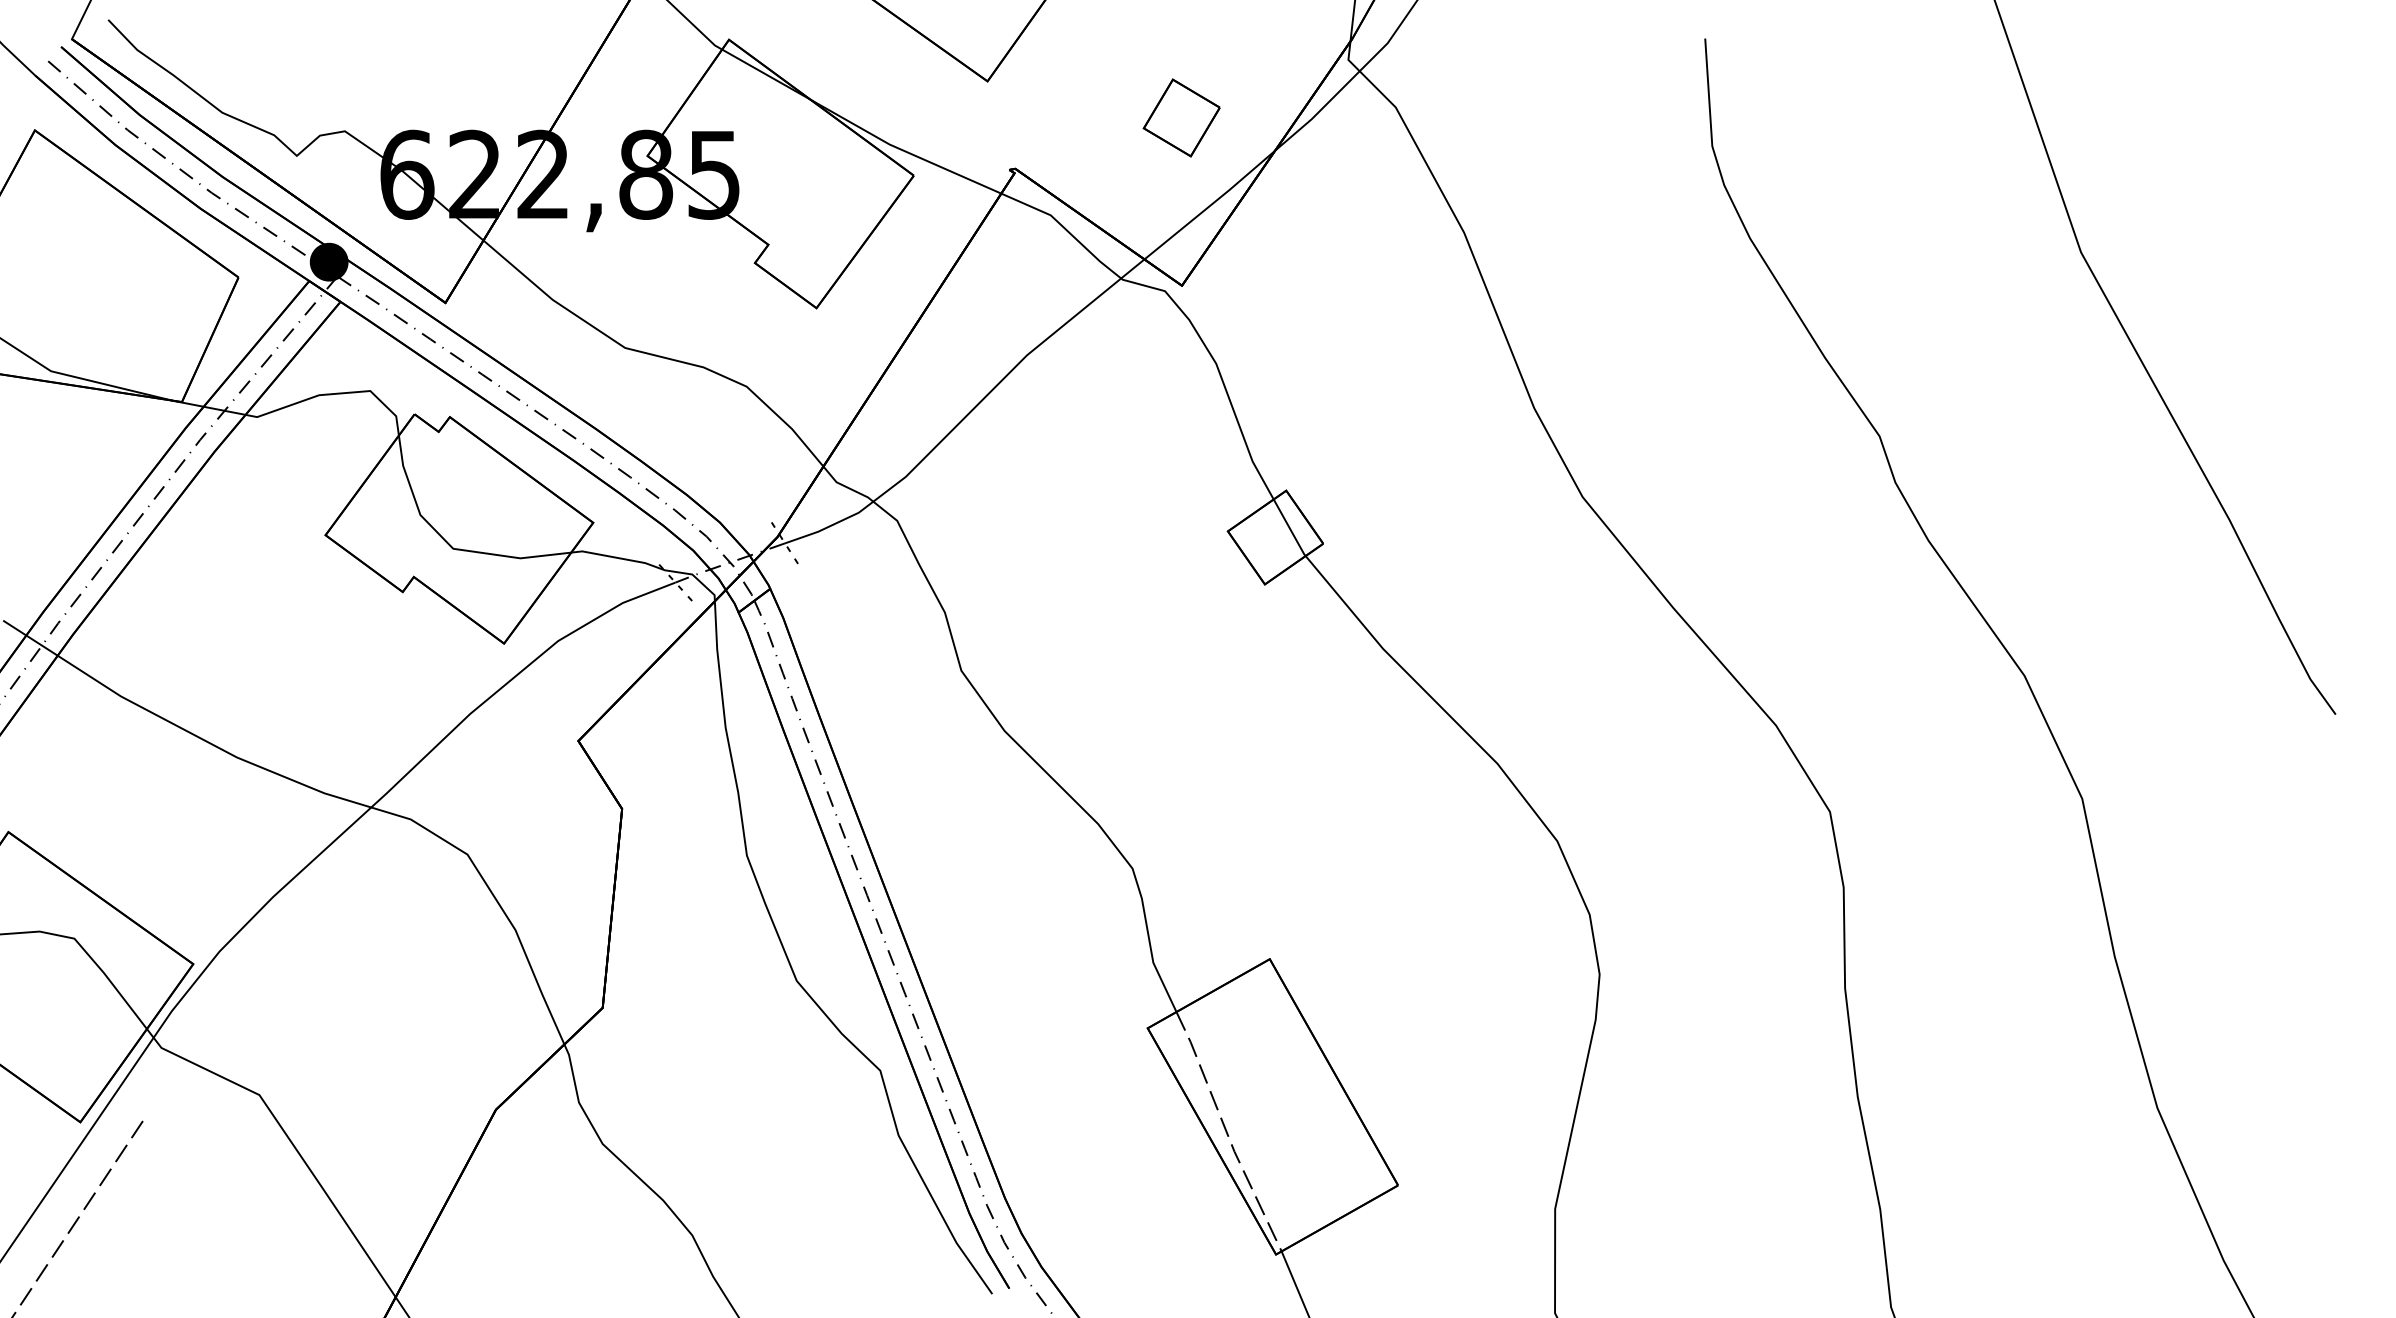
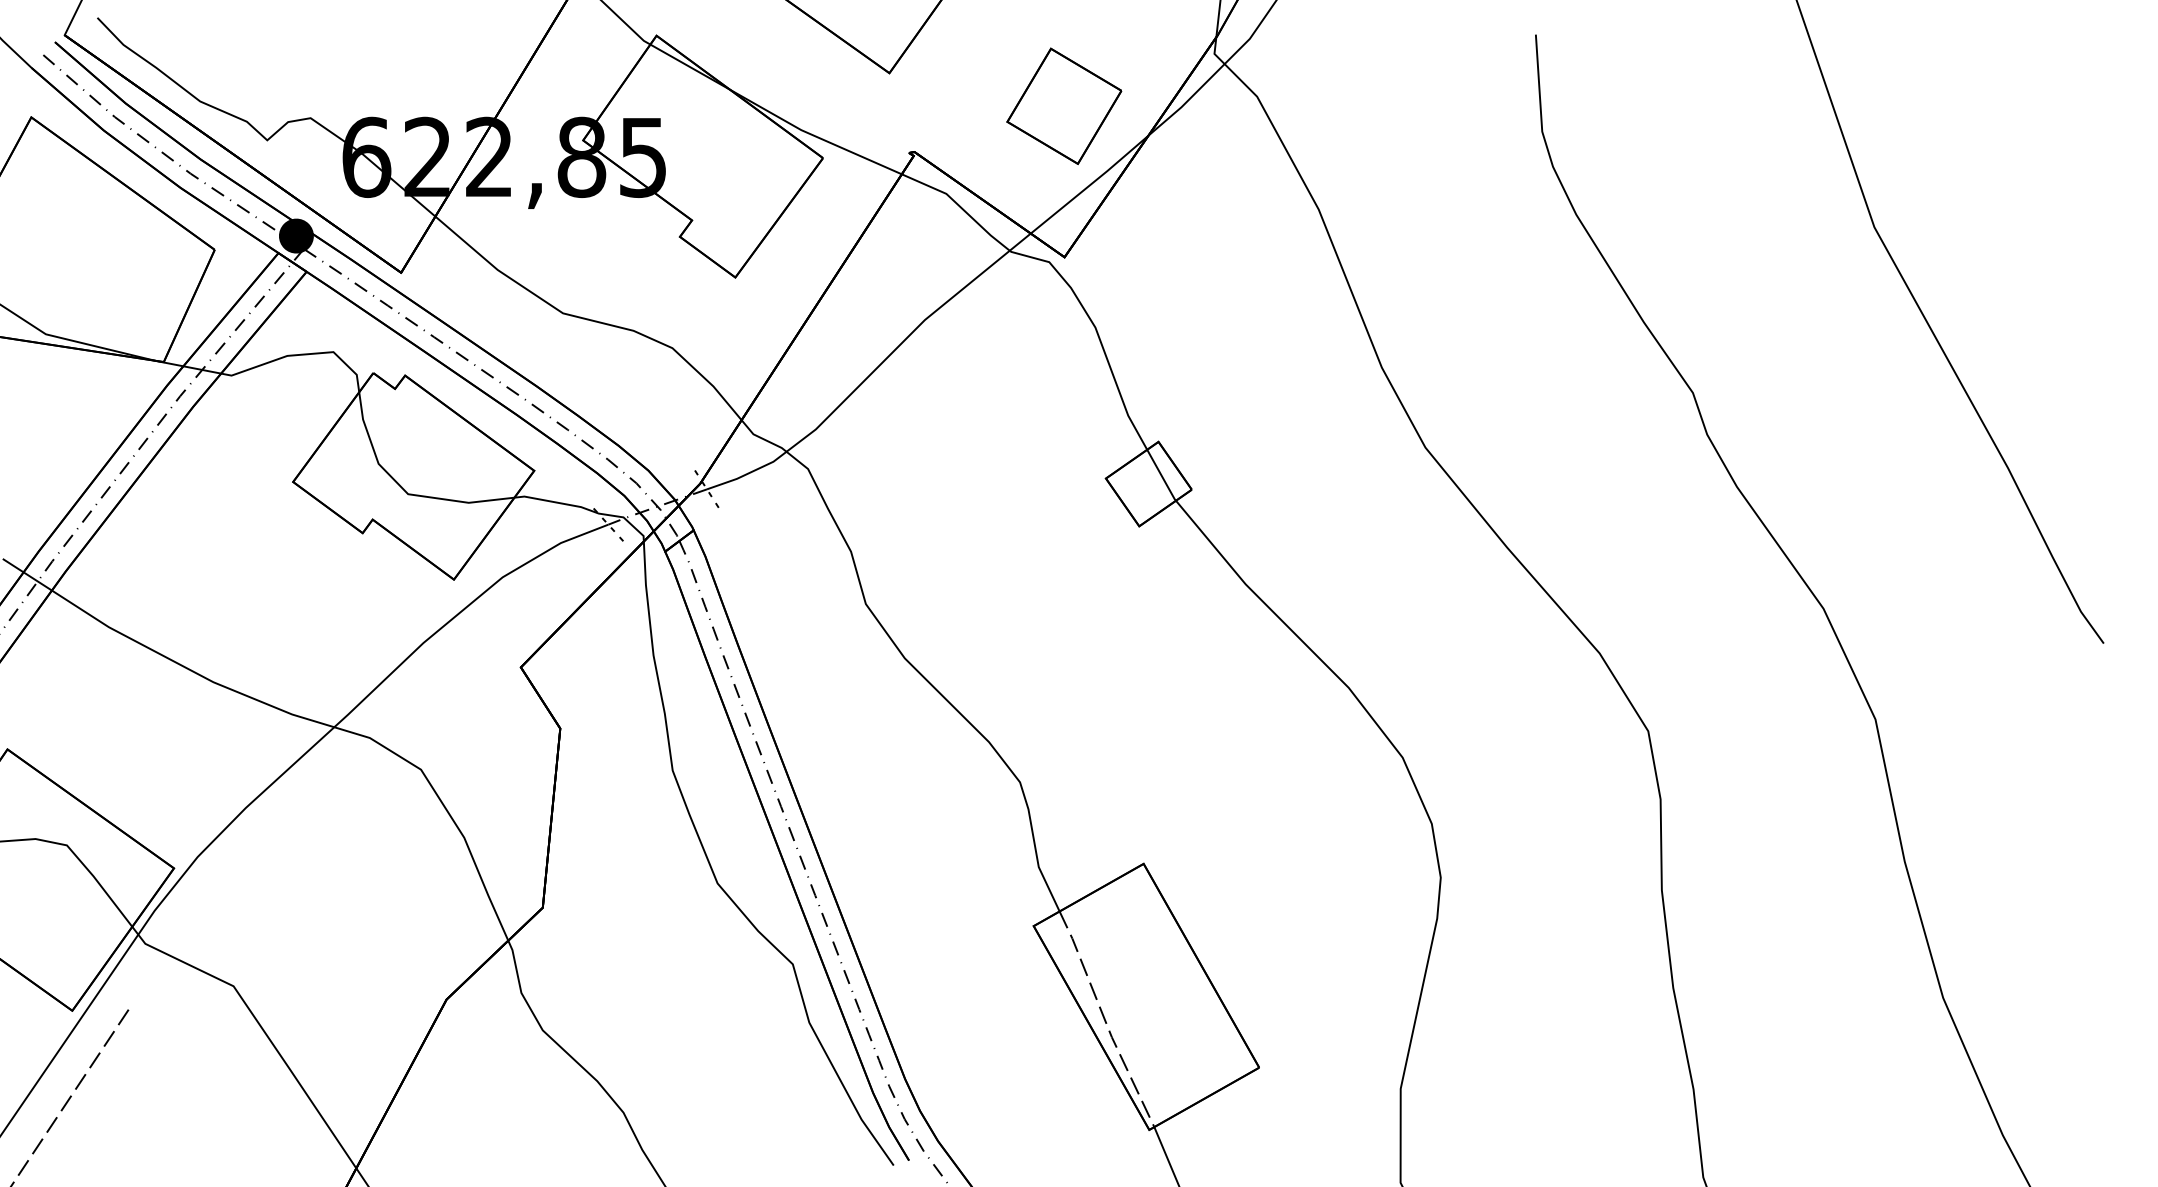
part: (1181, 117) -> (1064, 105), size x1.67

